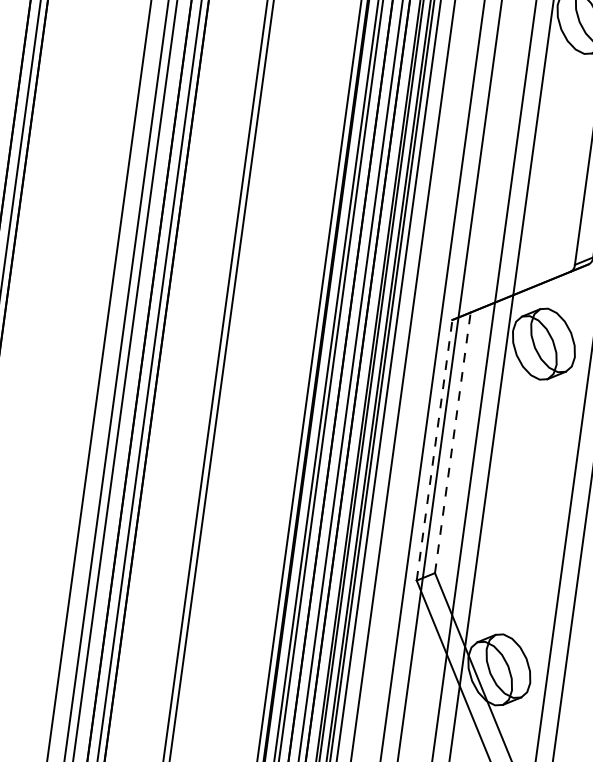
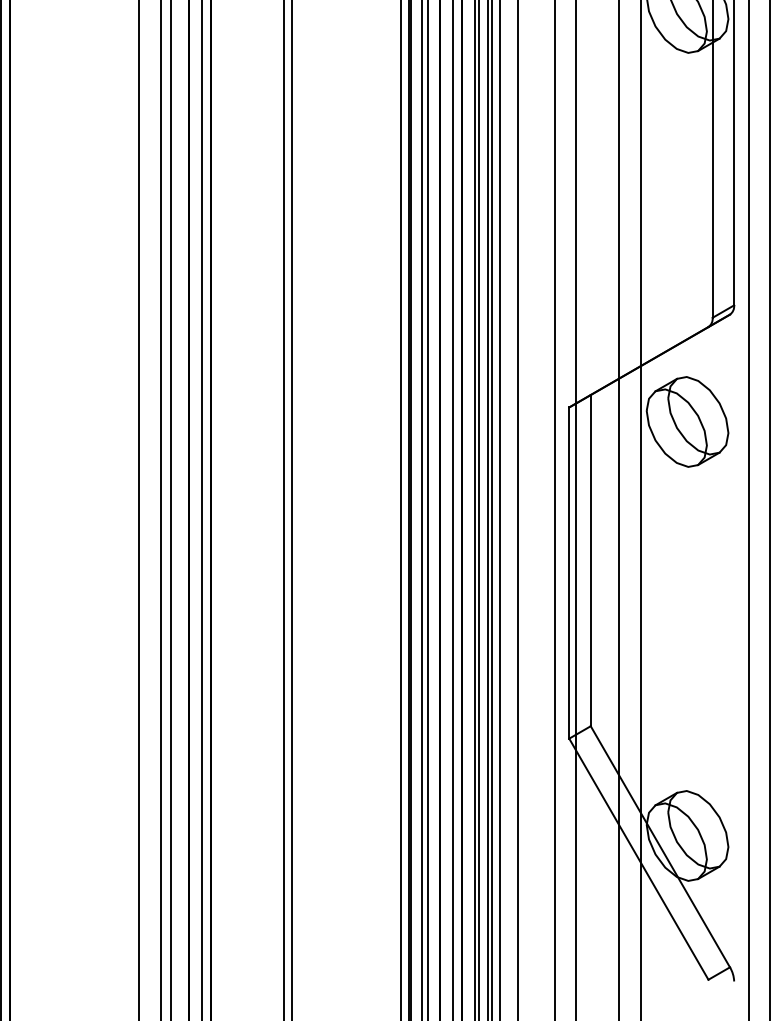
line: (452, 442) -> (590, 560), dashed -> solid
line: (434, 450) -> (569, 573), dashed -> solid

